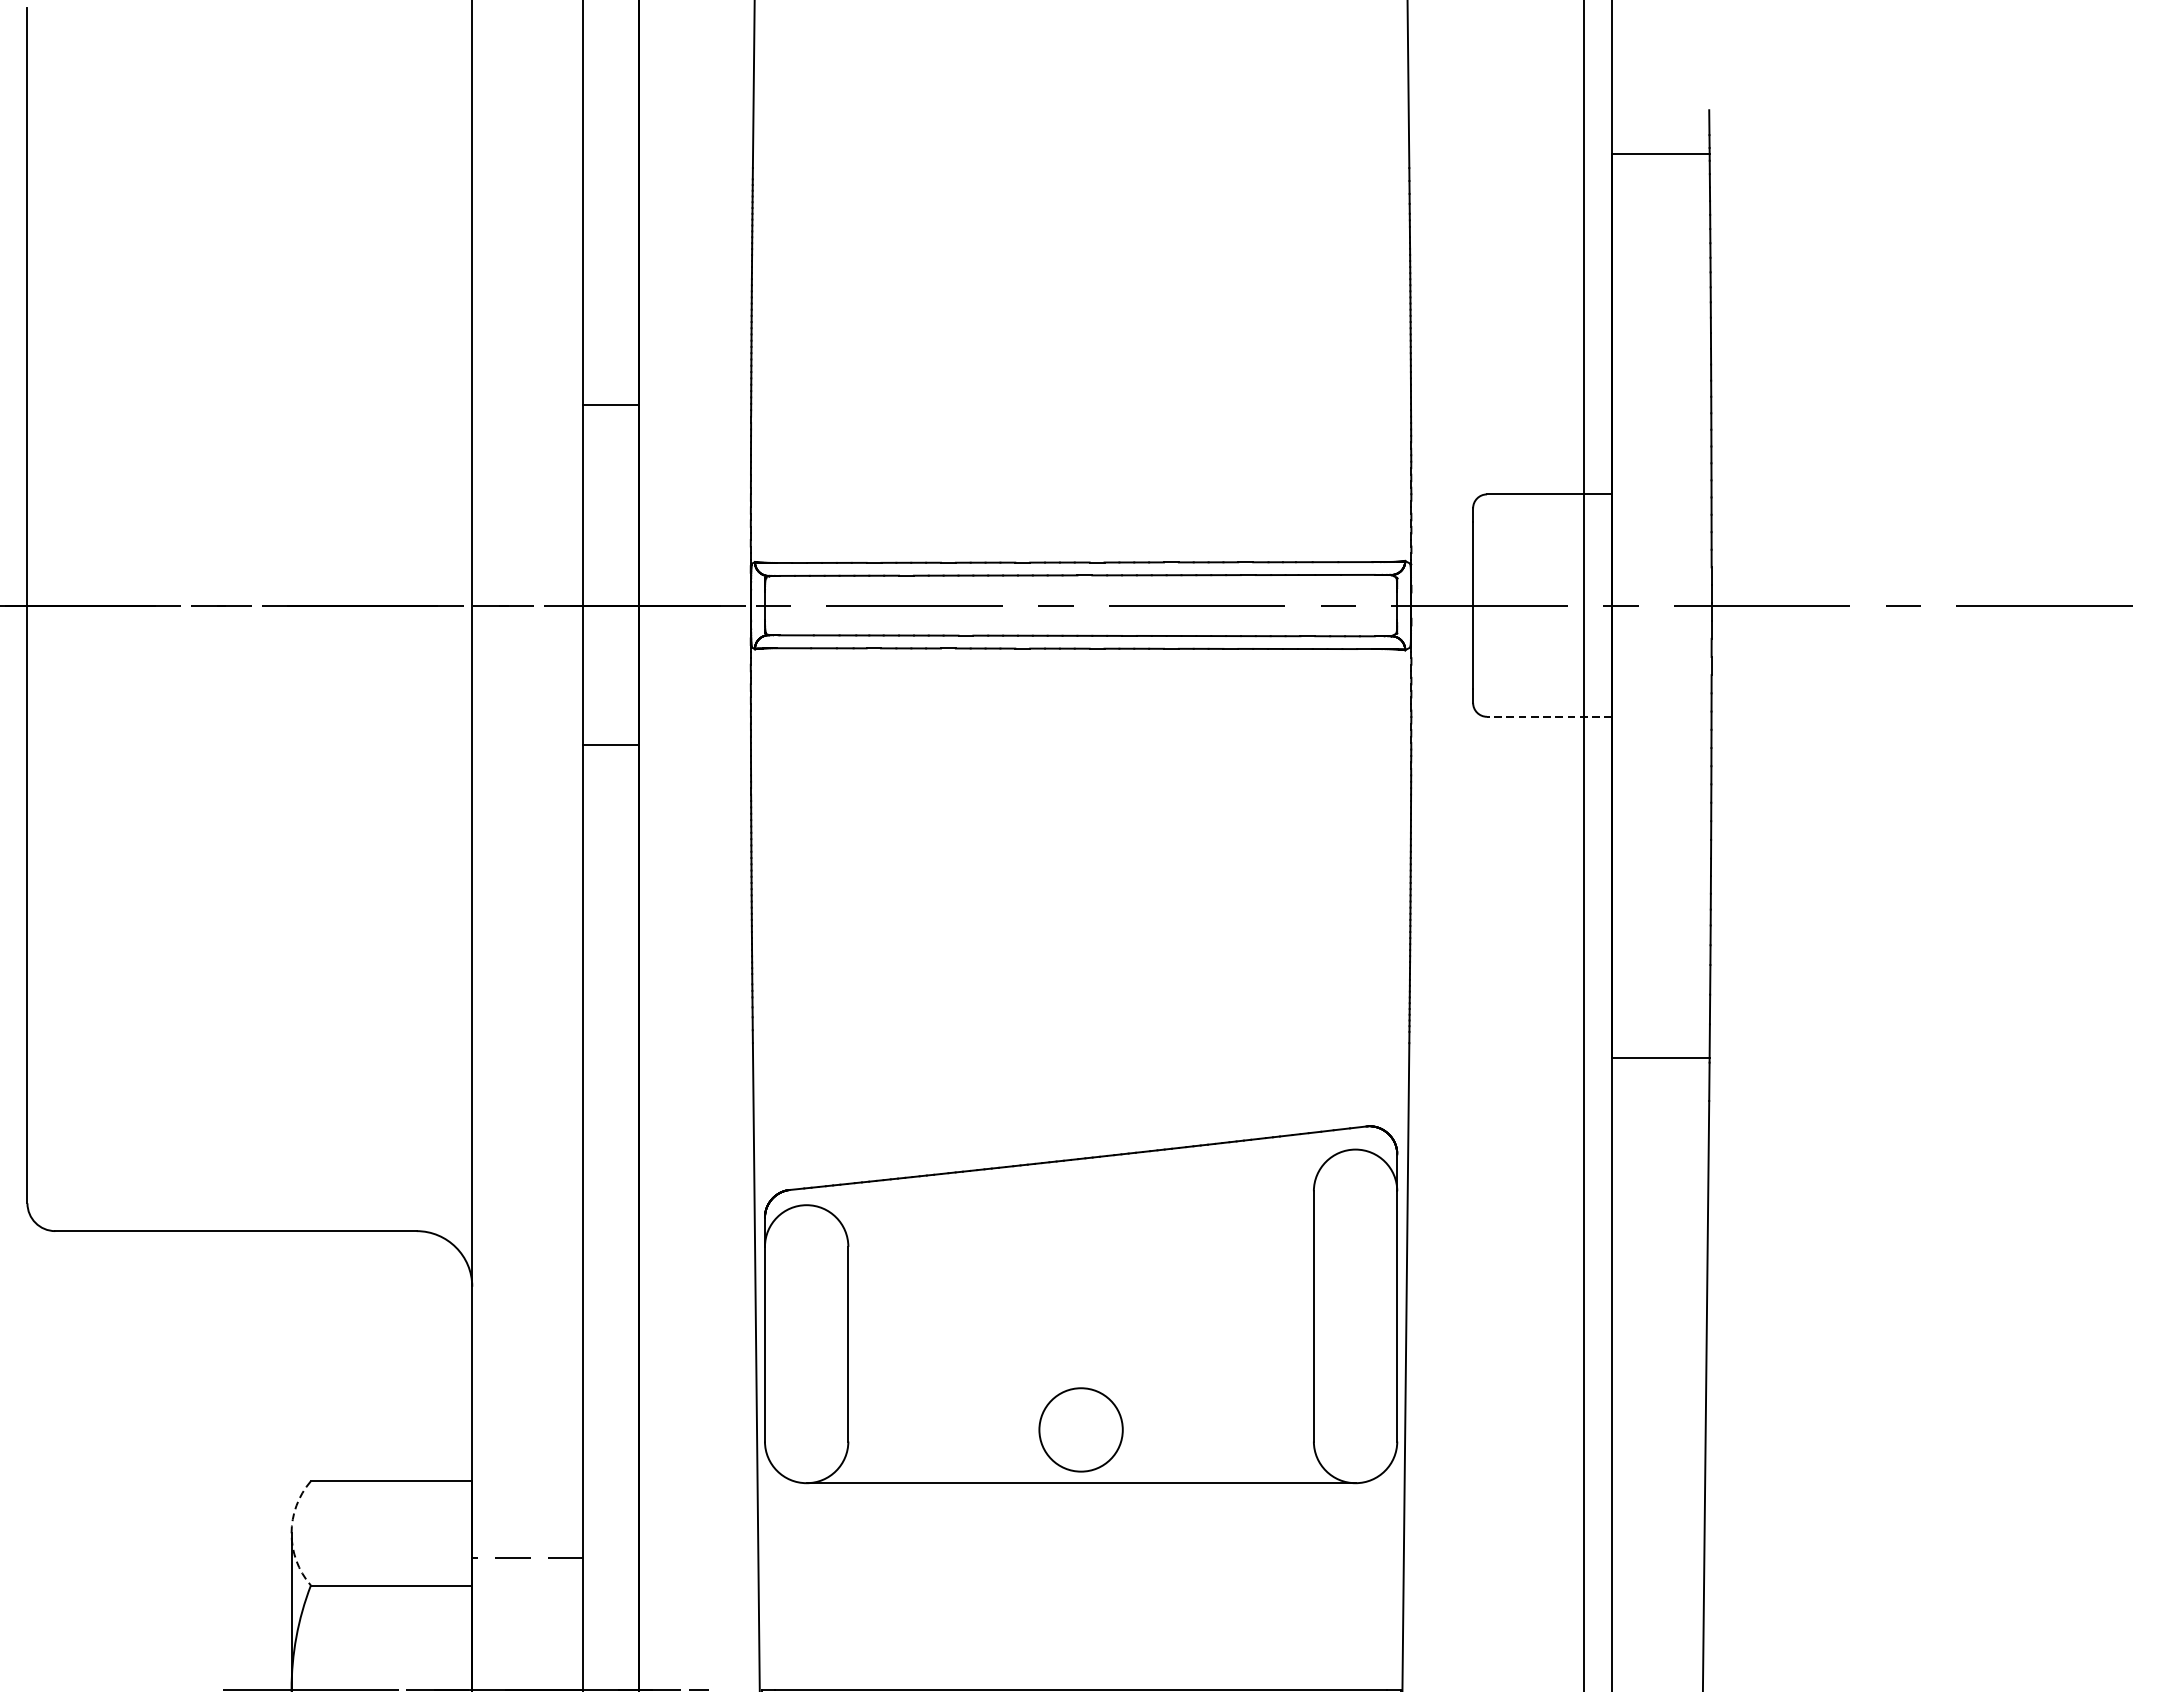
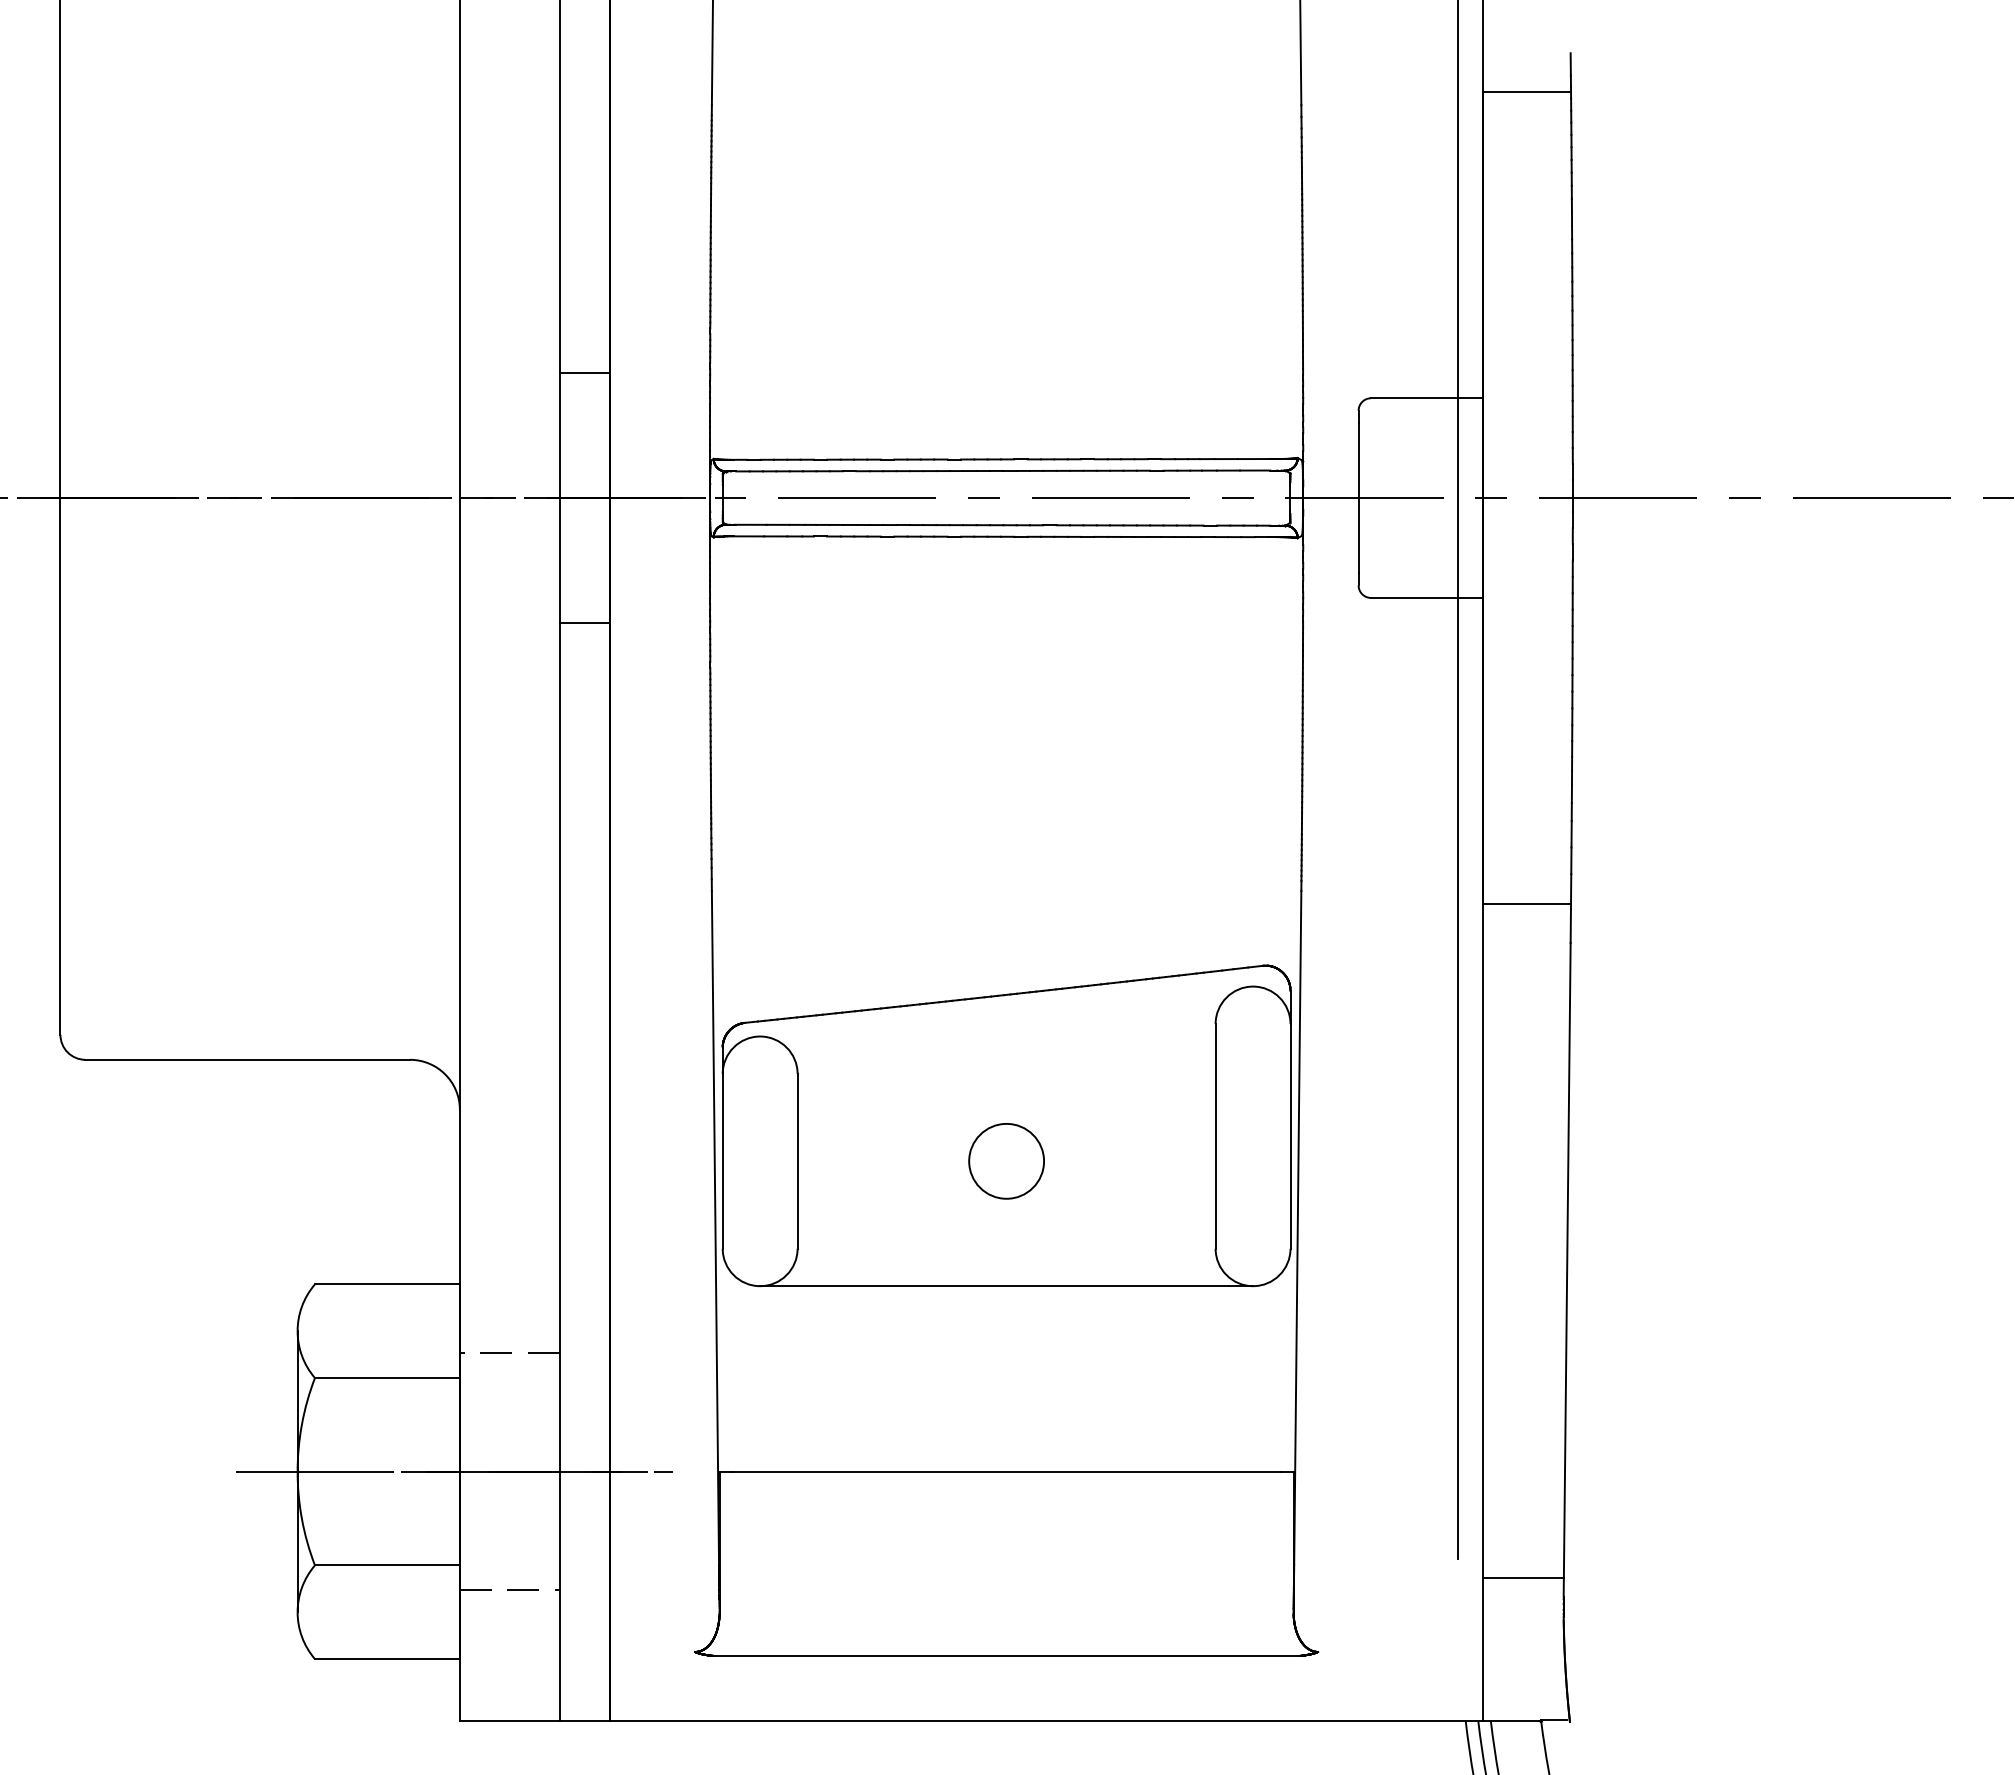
line: (611, 405) -> (584, 373), moved
line: (1548, 716) -> (1426, 597), dashed -> solid
circle: (1080, 1430) -> (1006, 1161), moved
arc: (291, 1533) -> (297, 1331), dashed -> solid

